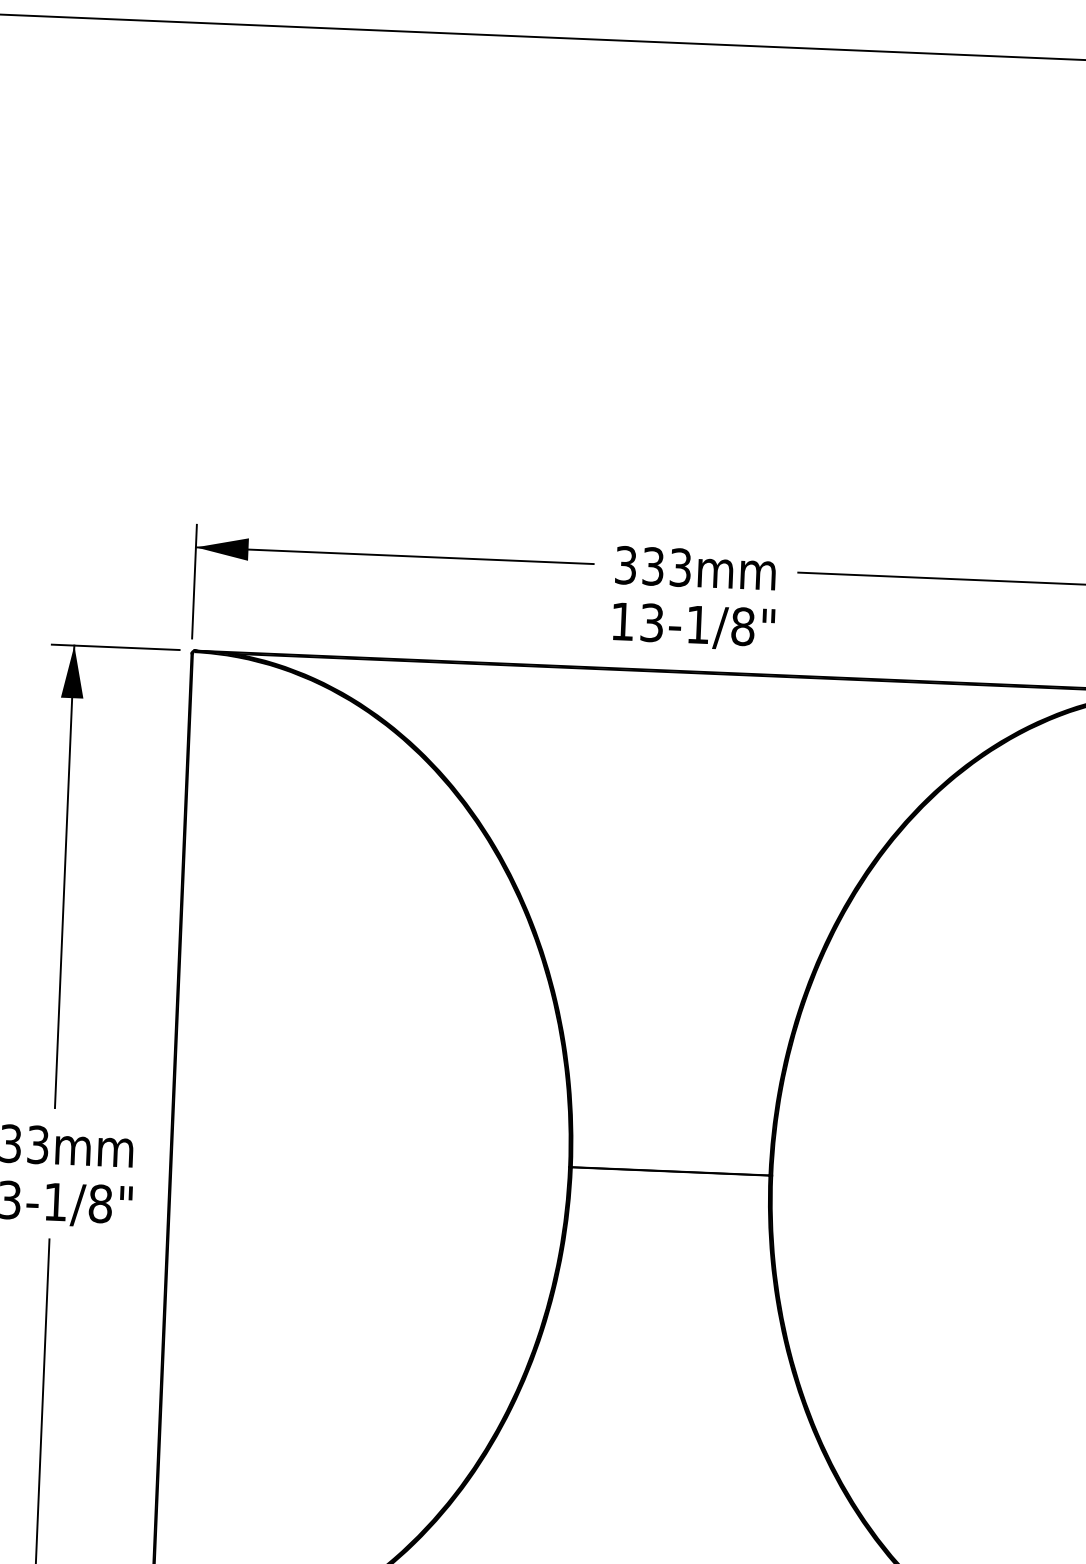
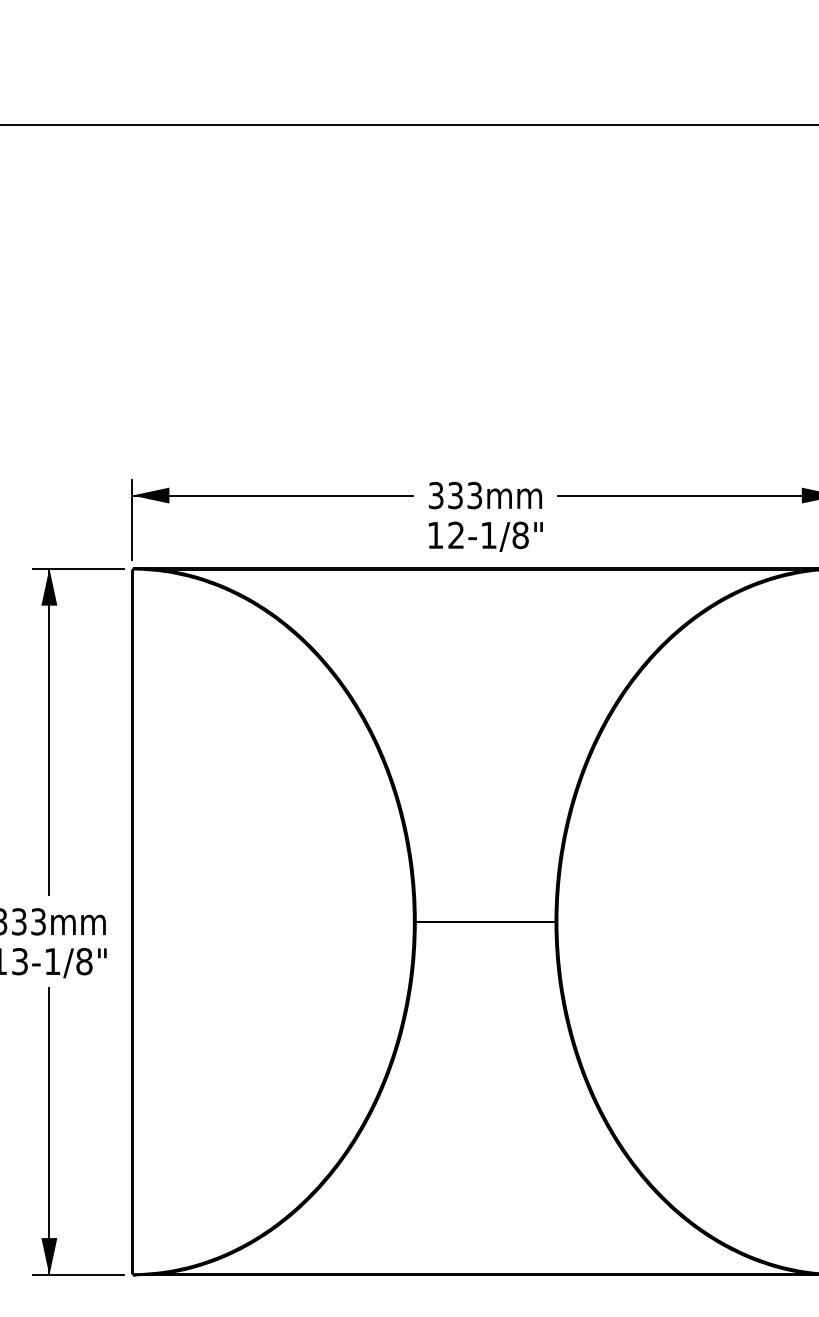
text: (652, 623) -> (456, 535), 13-1/8" -> 12-1/8"

